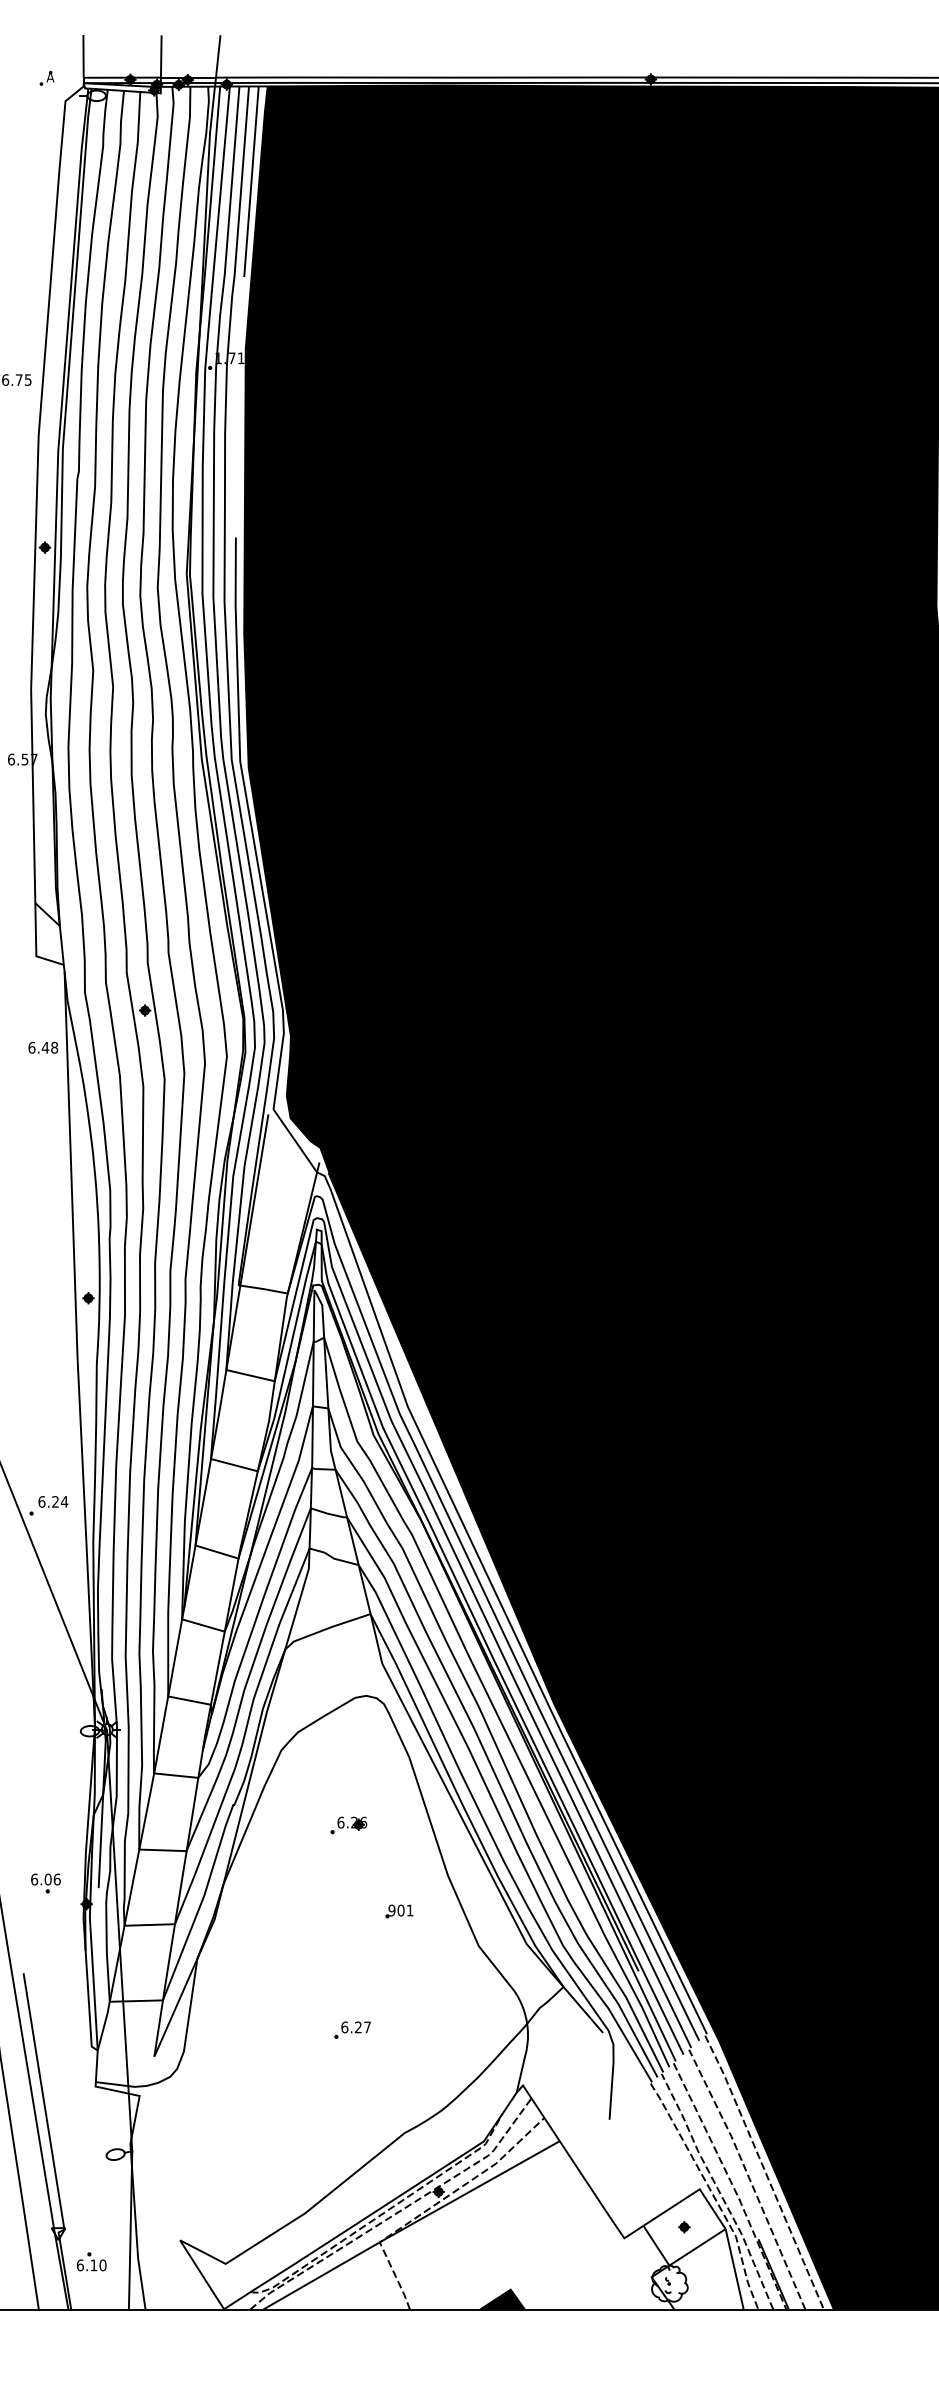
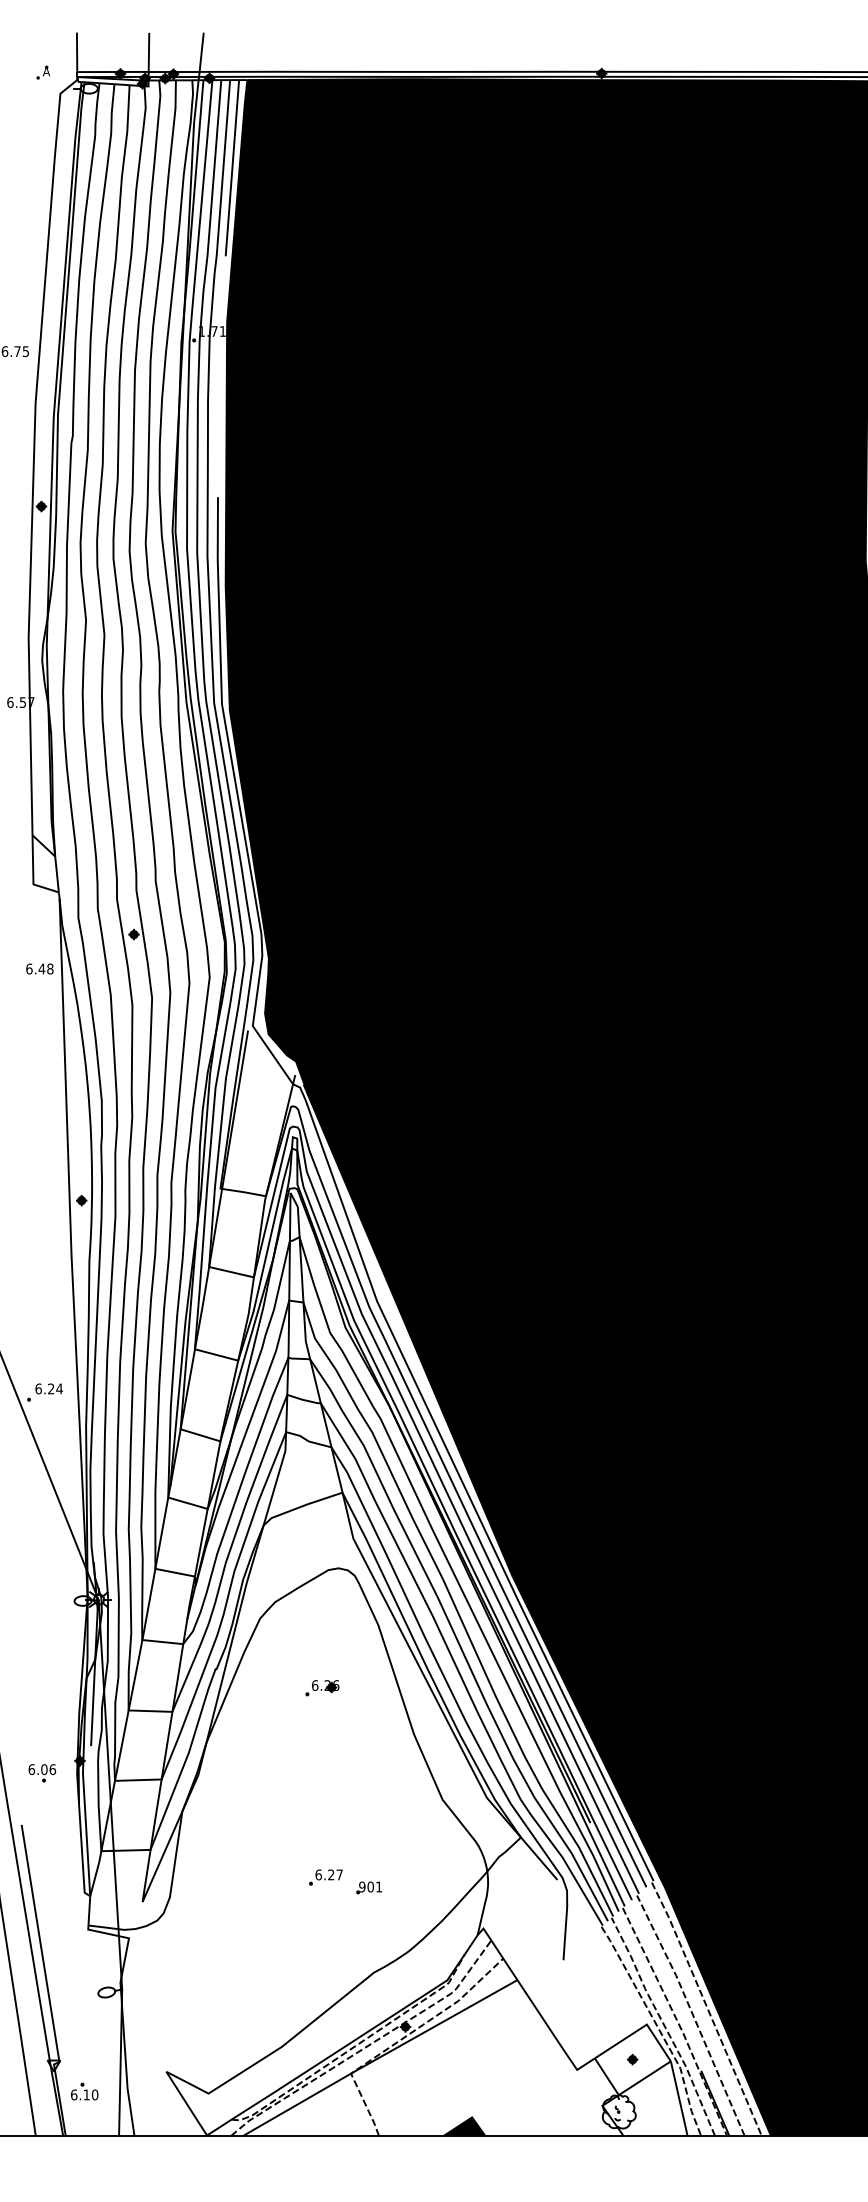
part: (45, 1883) -> (41, 1773), moved
part: (399, 1911) -> (369, 1887), moved

